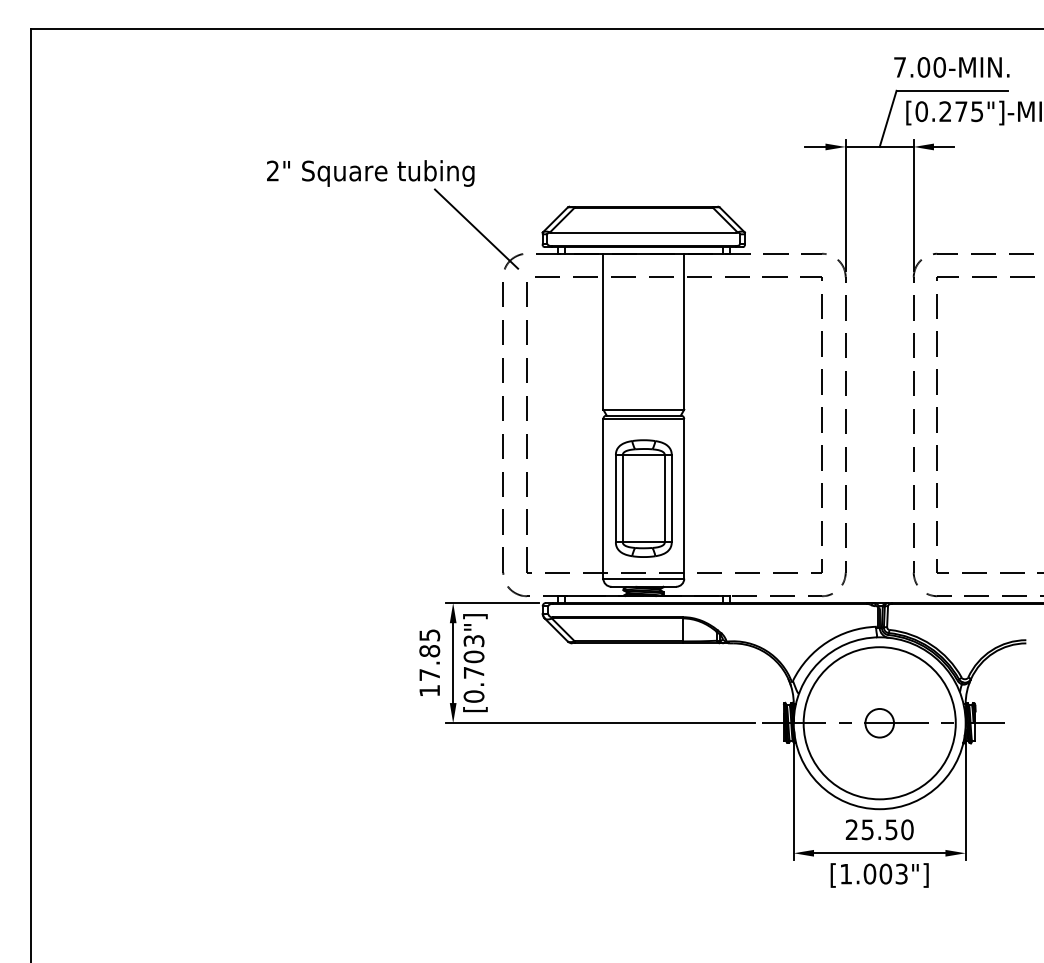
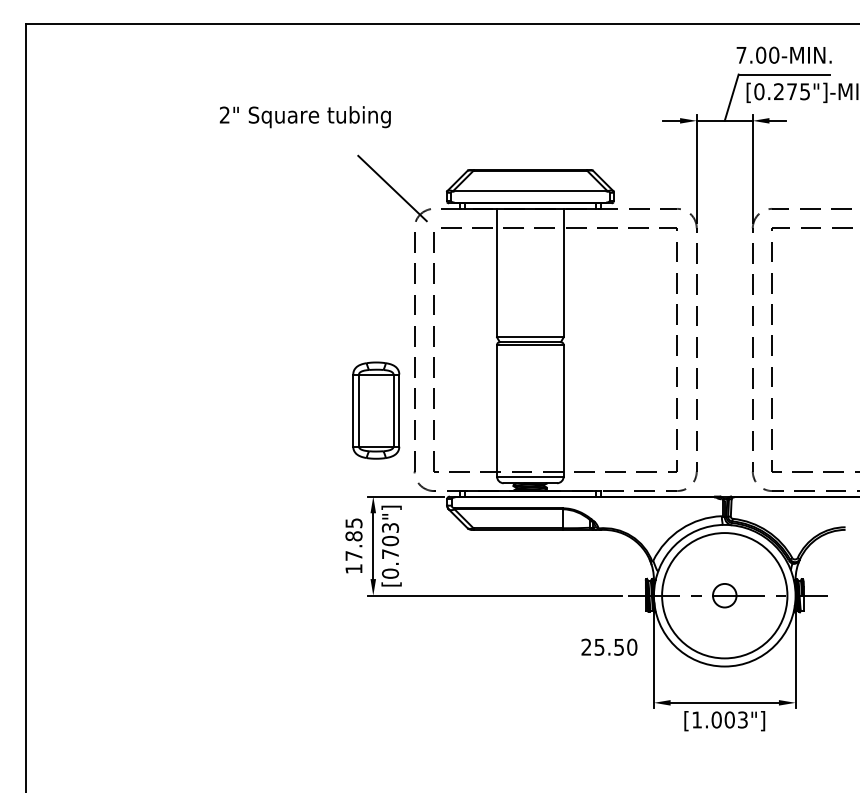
text: (370, 173) -> (305, 117), moved
part: (643, 498) -> (376, 410), moved
text: (879, 829) -> (609, 646), moved

